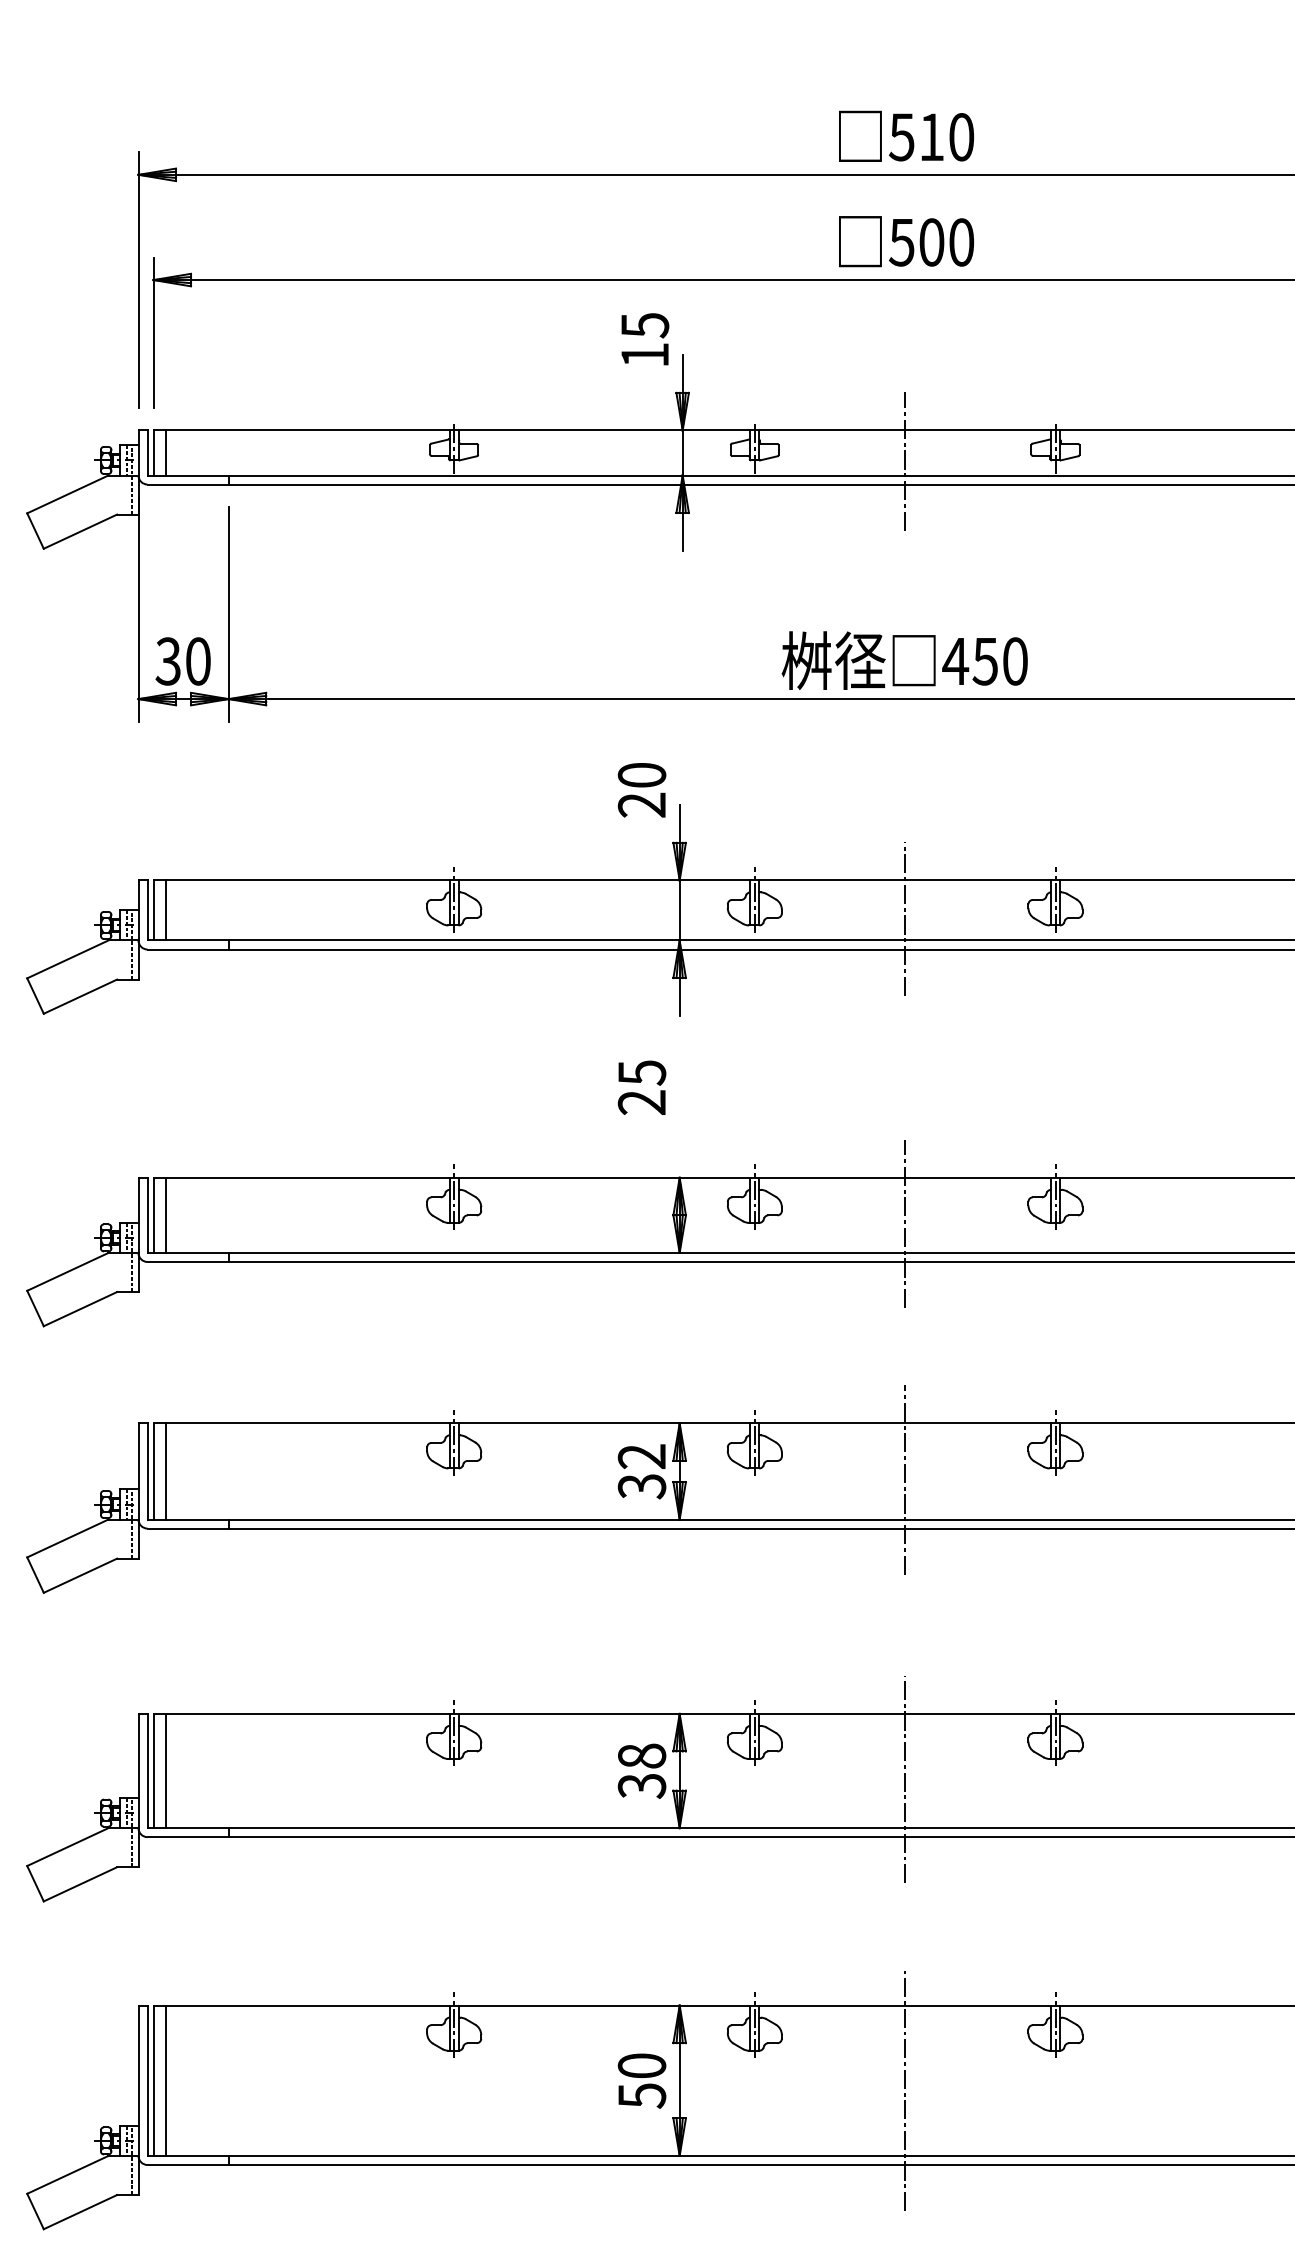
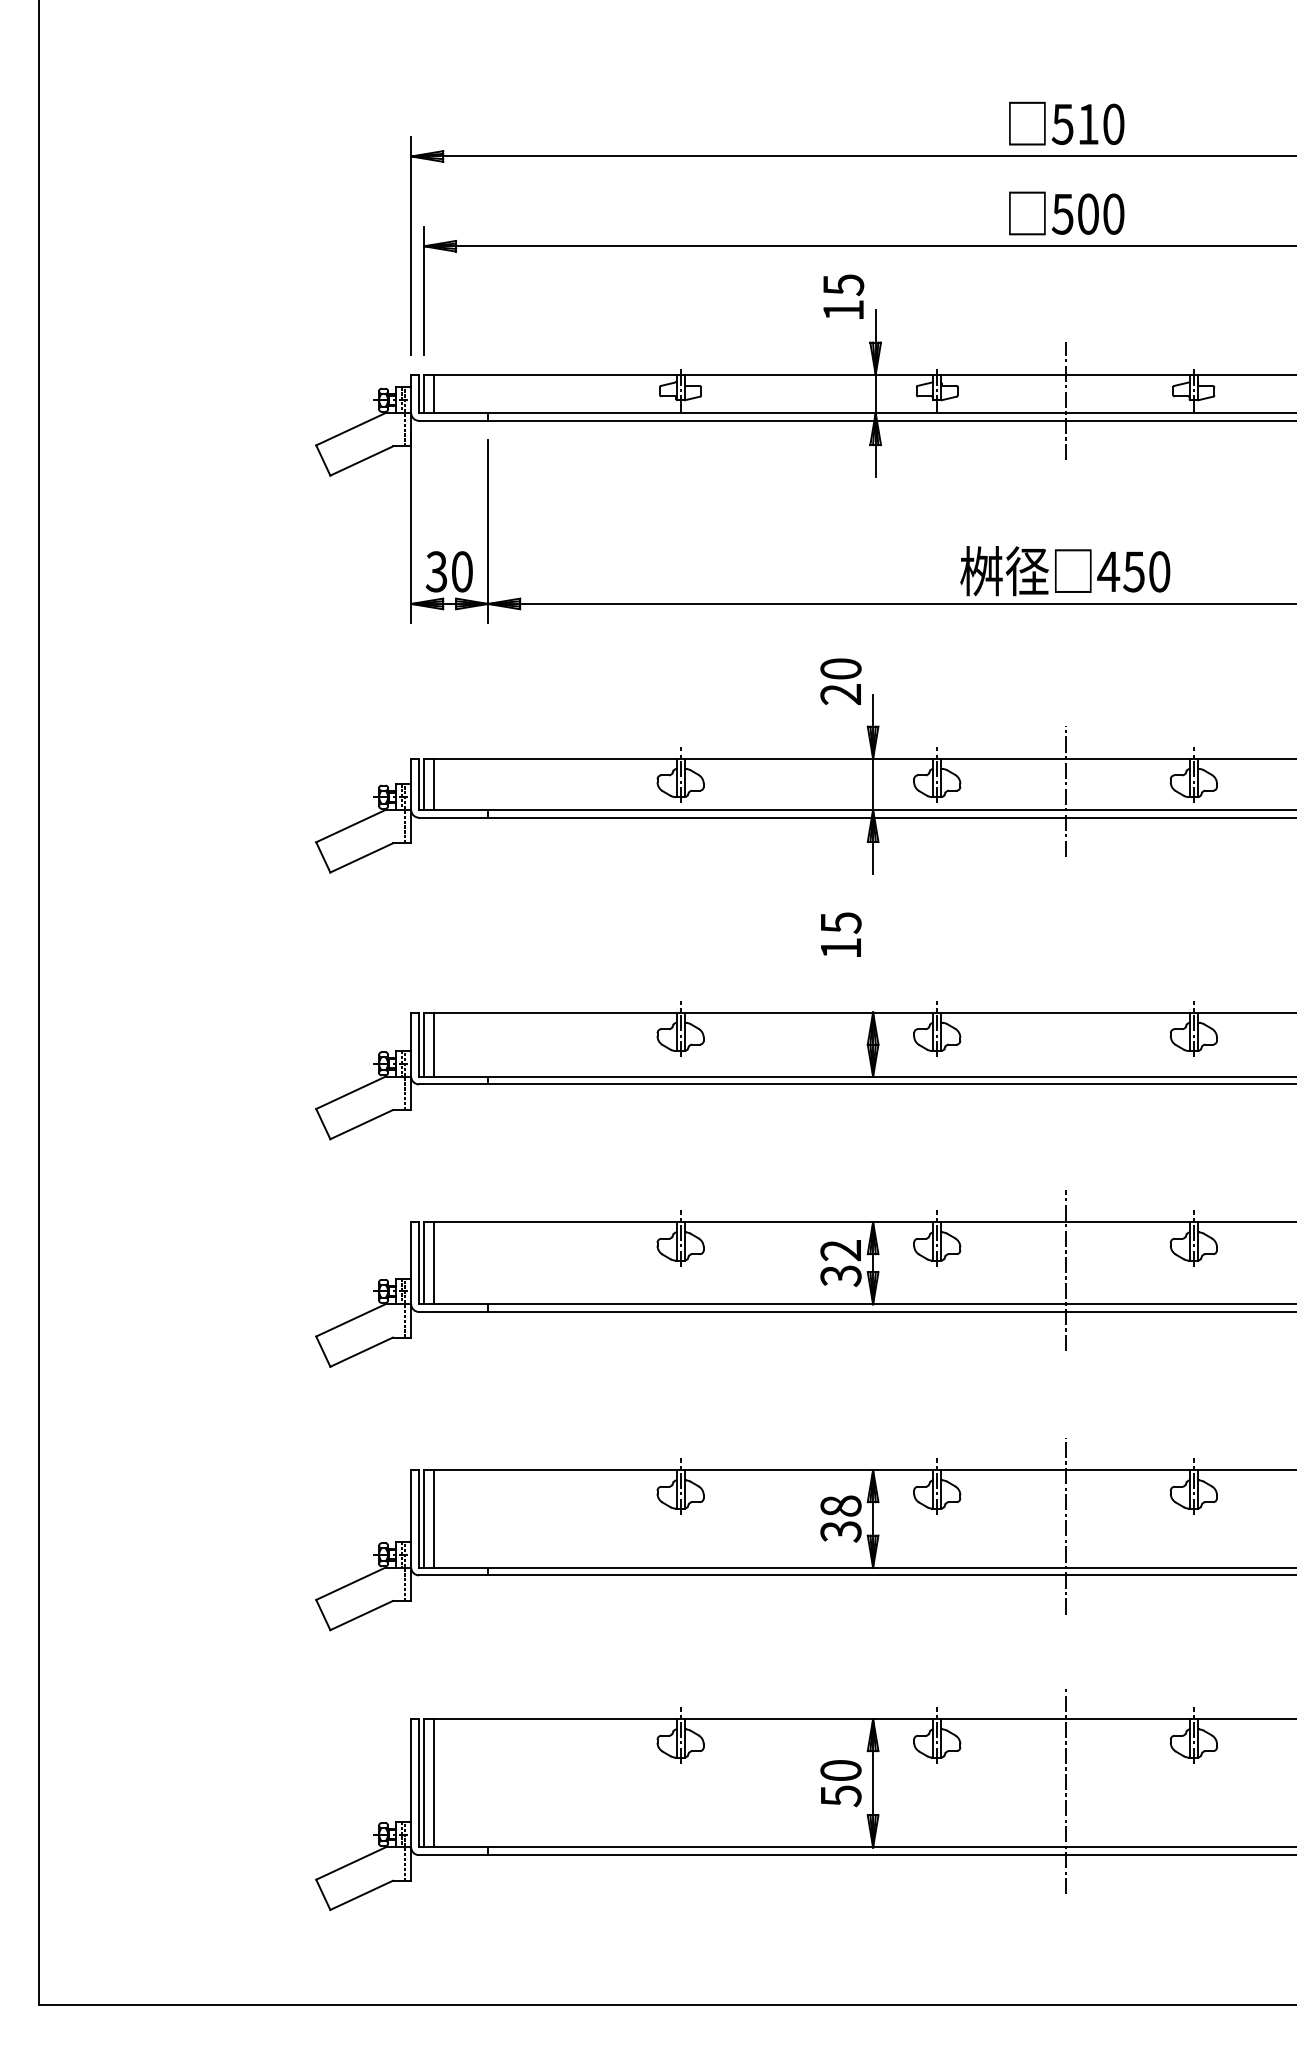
text: (641, 1101) -> (840, 947), 25 -> 15
line: (905, 1223) -> (1065, 1051), removed

